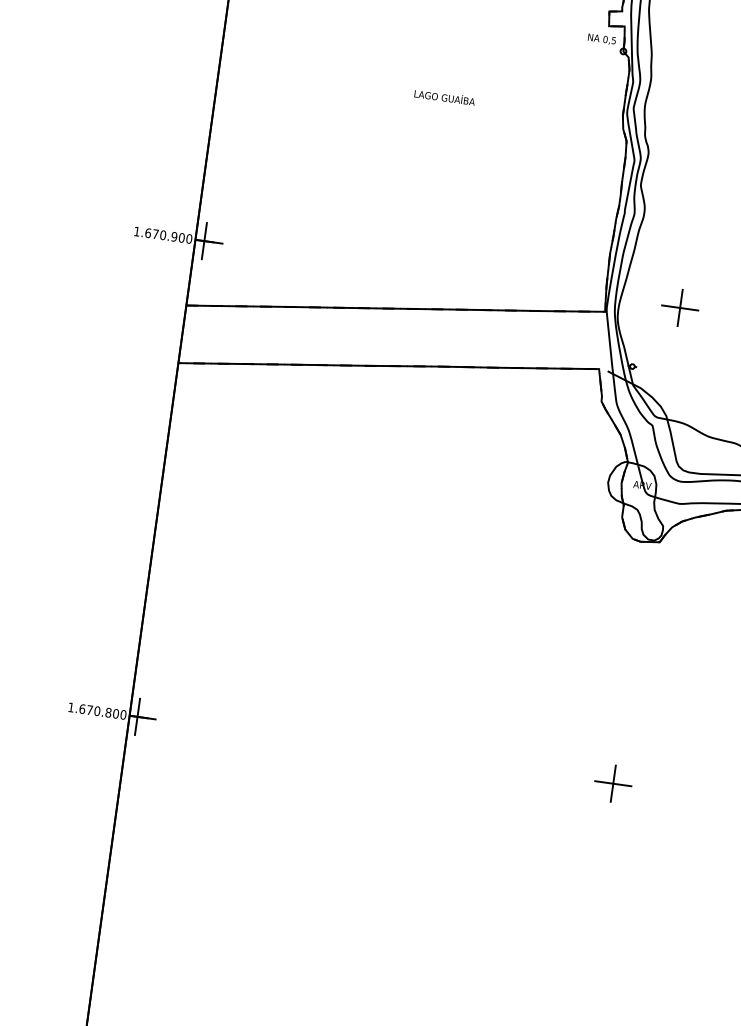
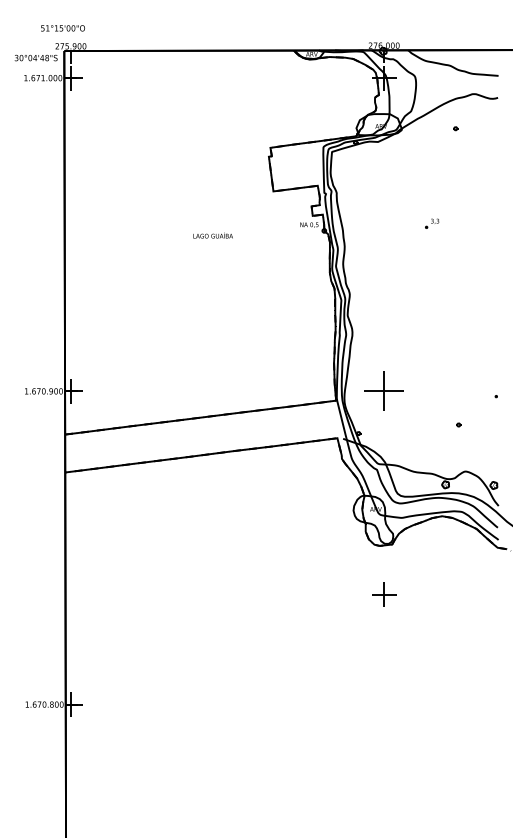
text: (443, 96) -> (212, 235), moved
part: (680, 308) -> (384, 391), size x1.6
part: (613, 783) -> (384, 594), moved

